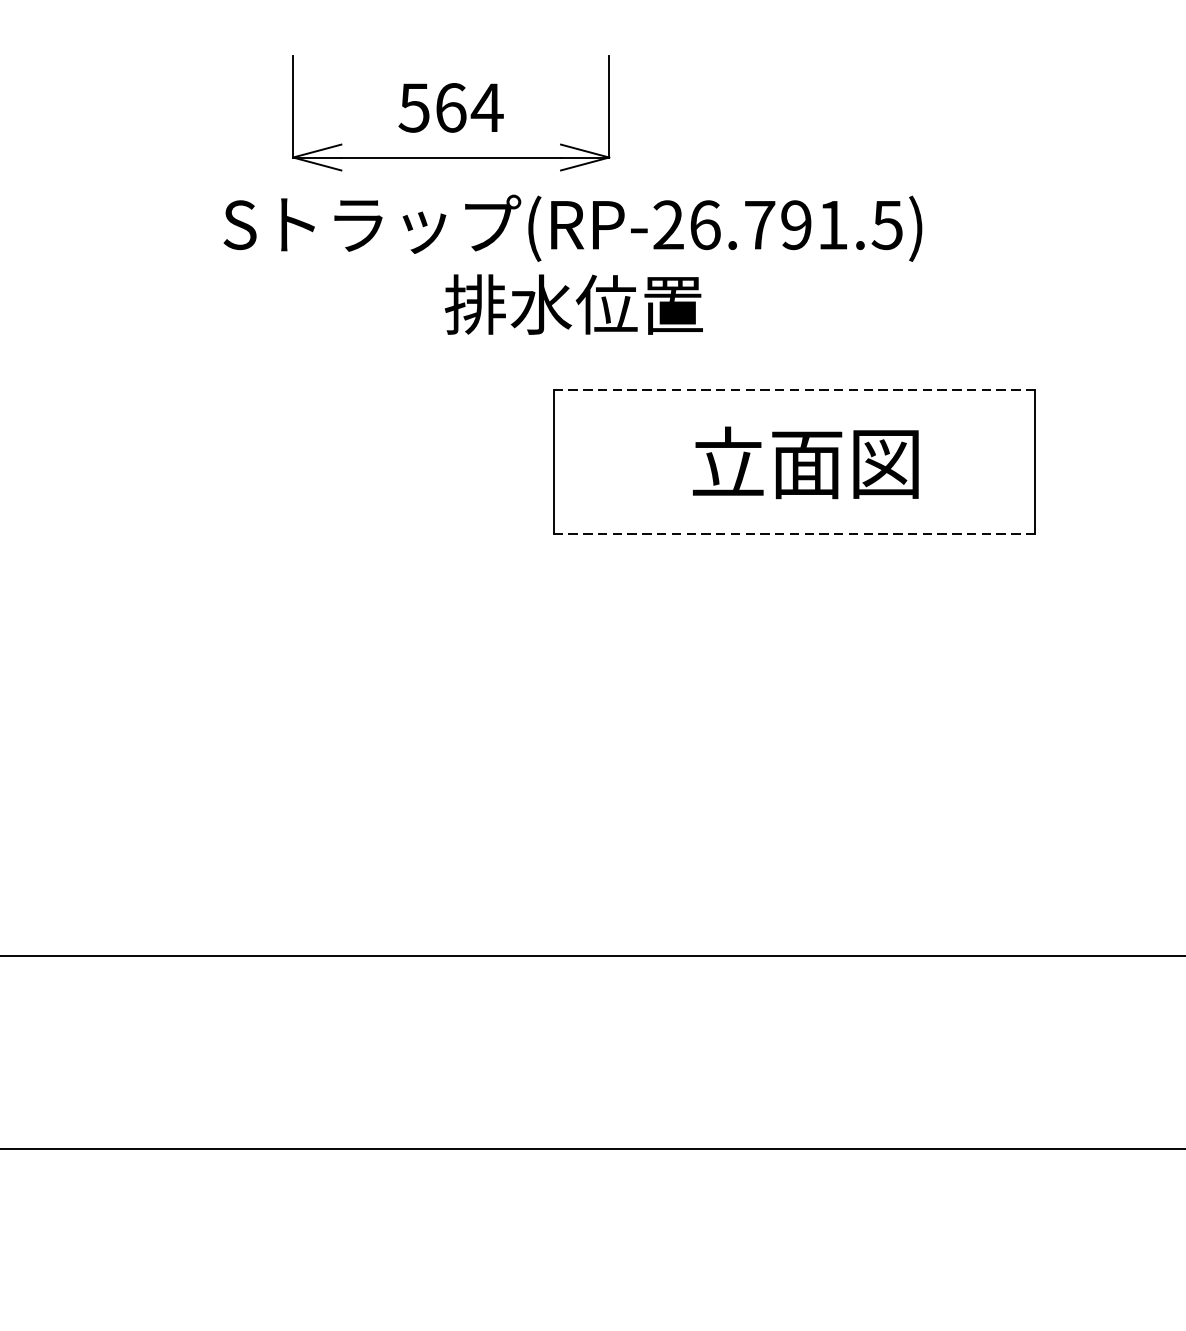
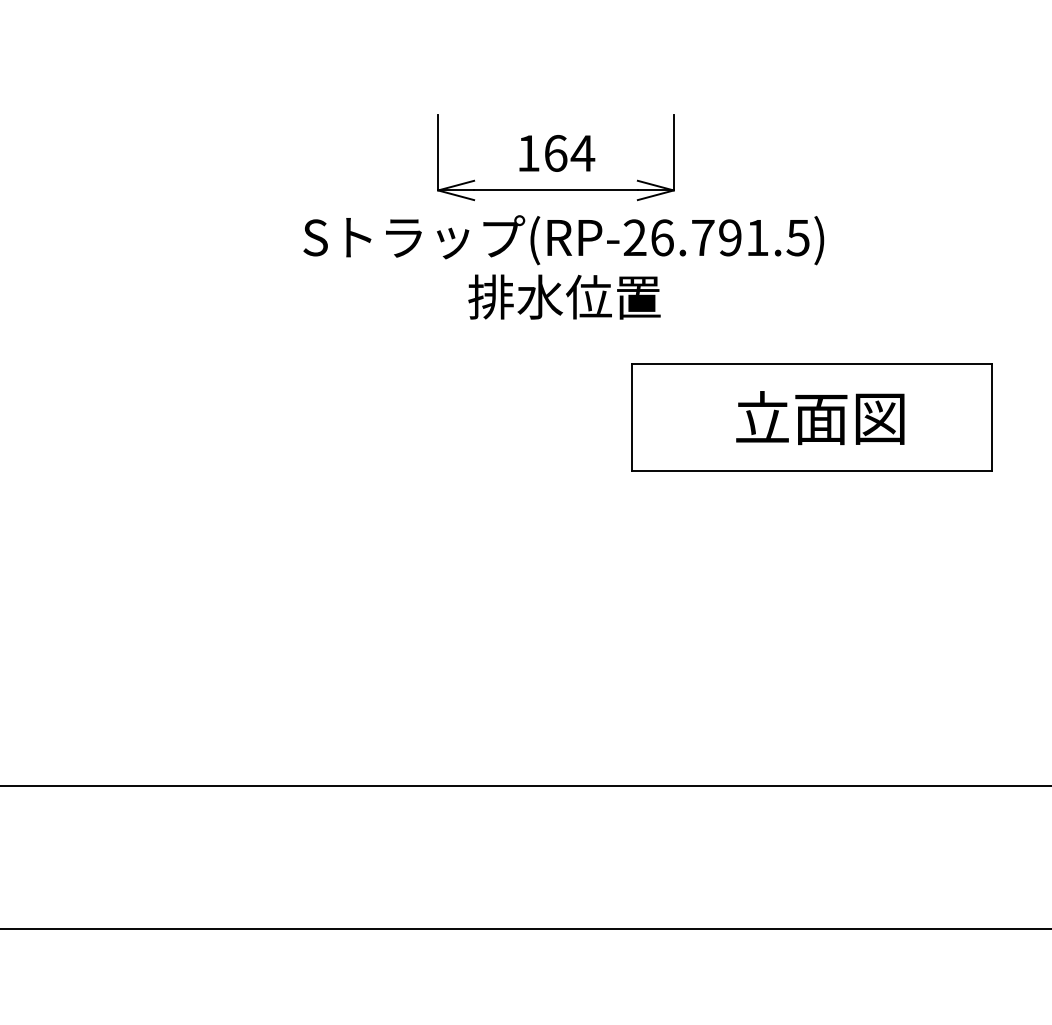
text: (412, 107) -> (527, 153), 564 -> 164
text: (572, 264) -> (563, 267), moved
line: (793, 389) -> (811, 363), dashed -> solid
line: (793, 534) -> (811, 471), dashed -> solid

